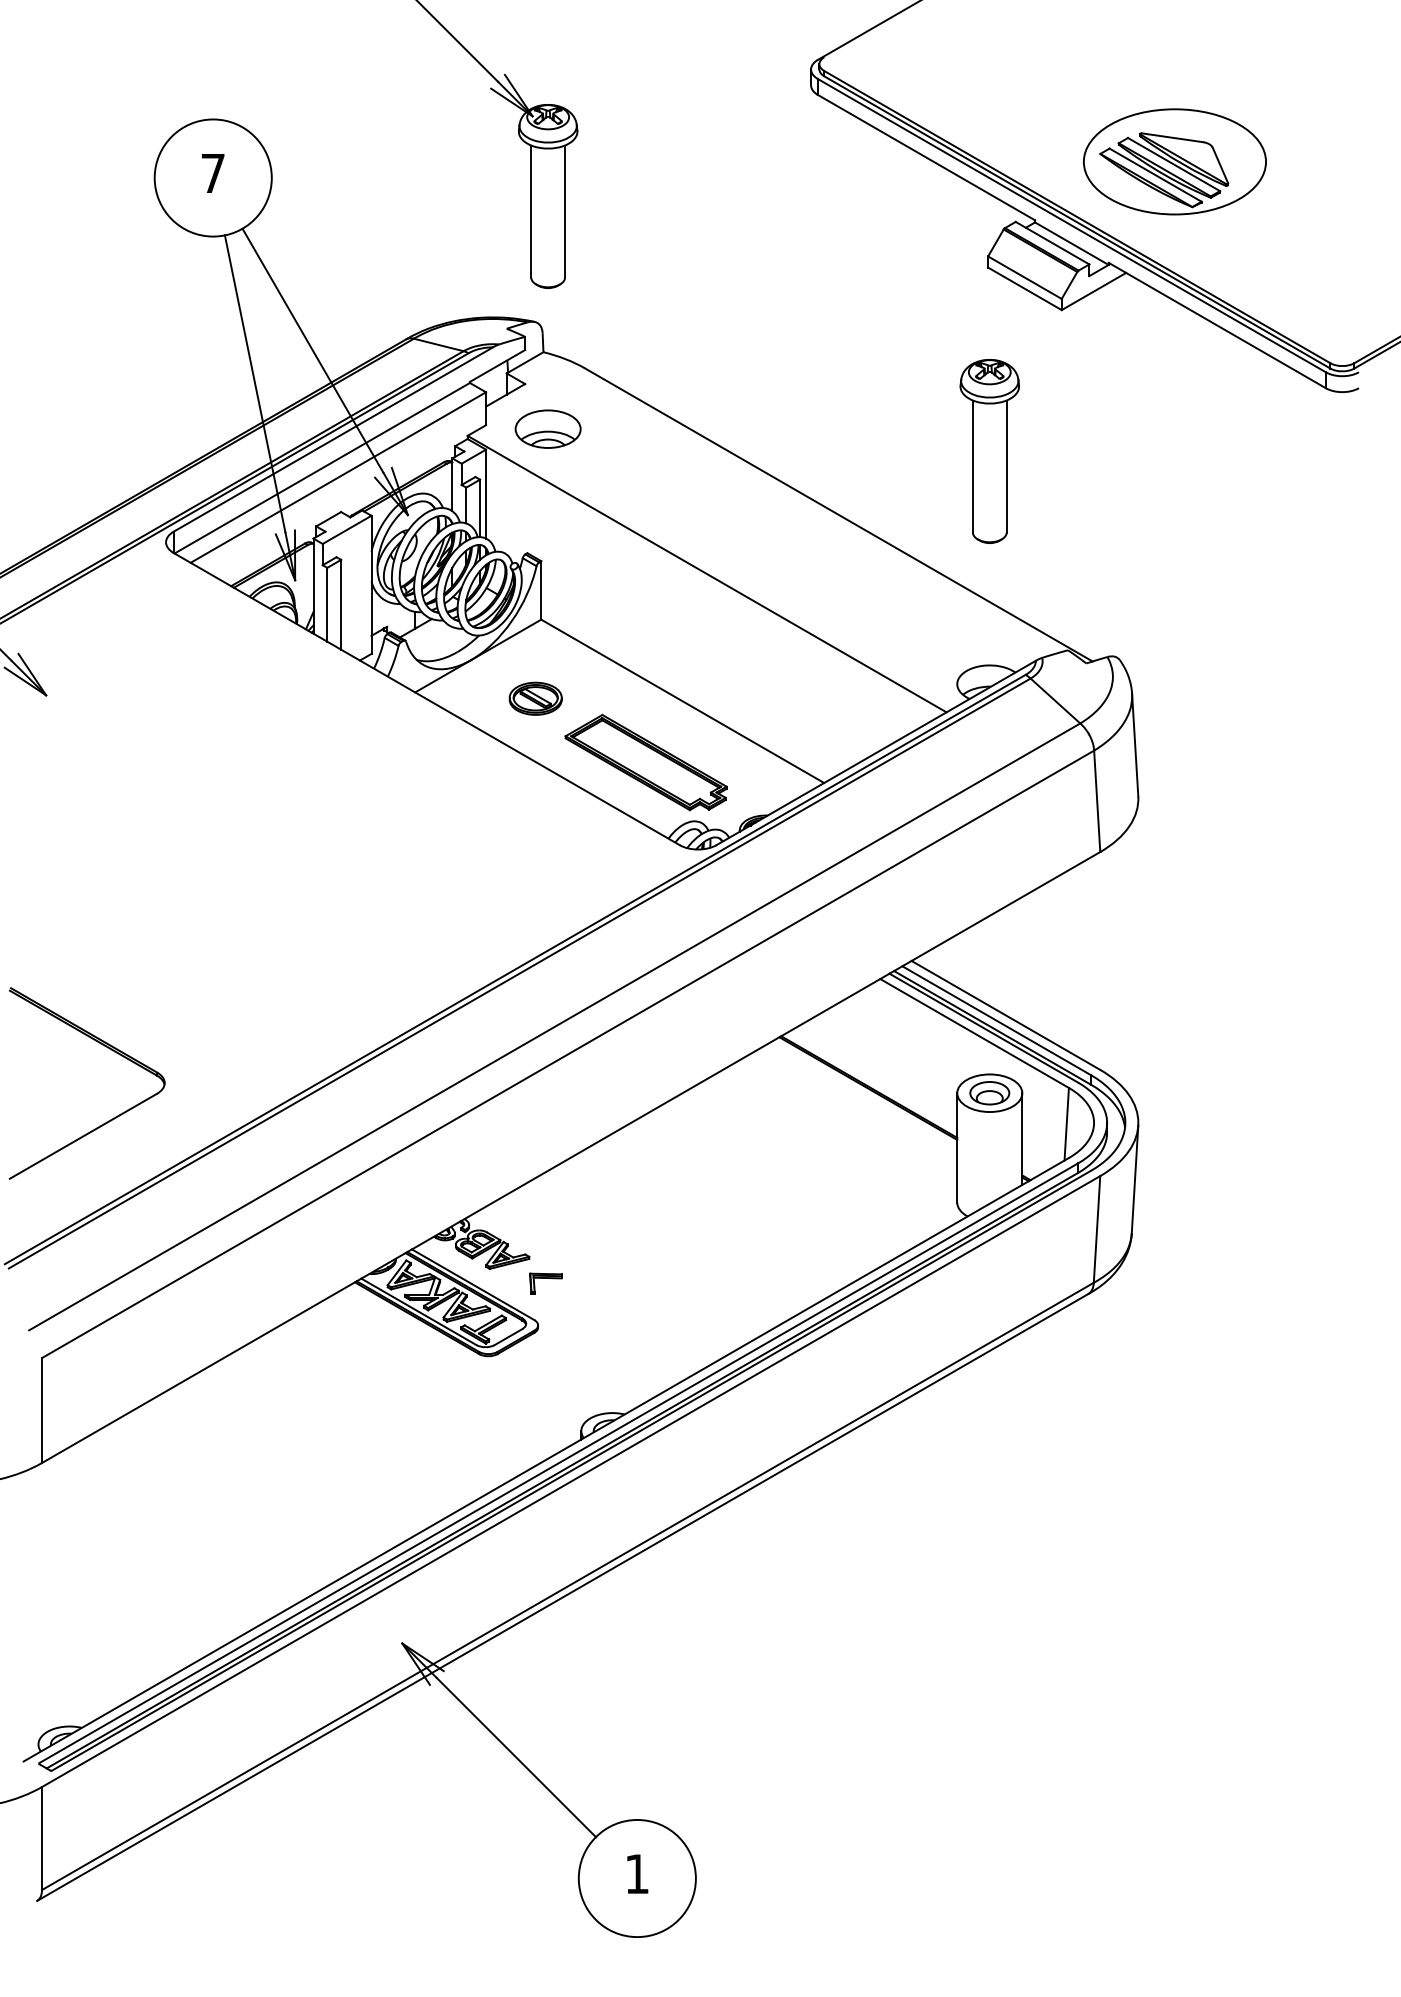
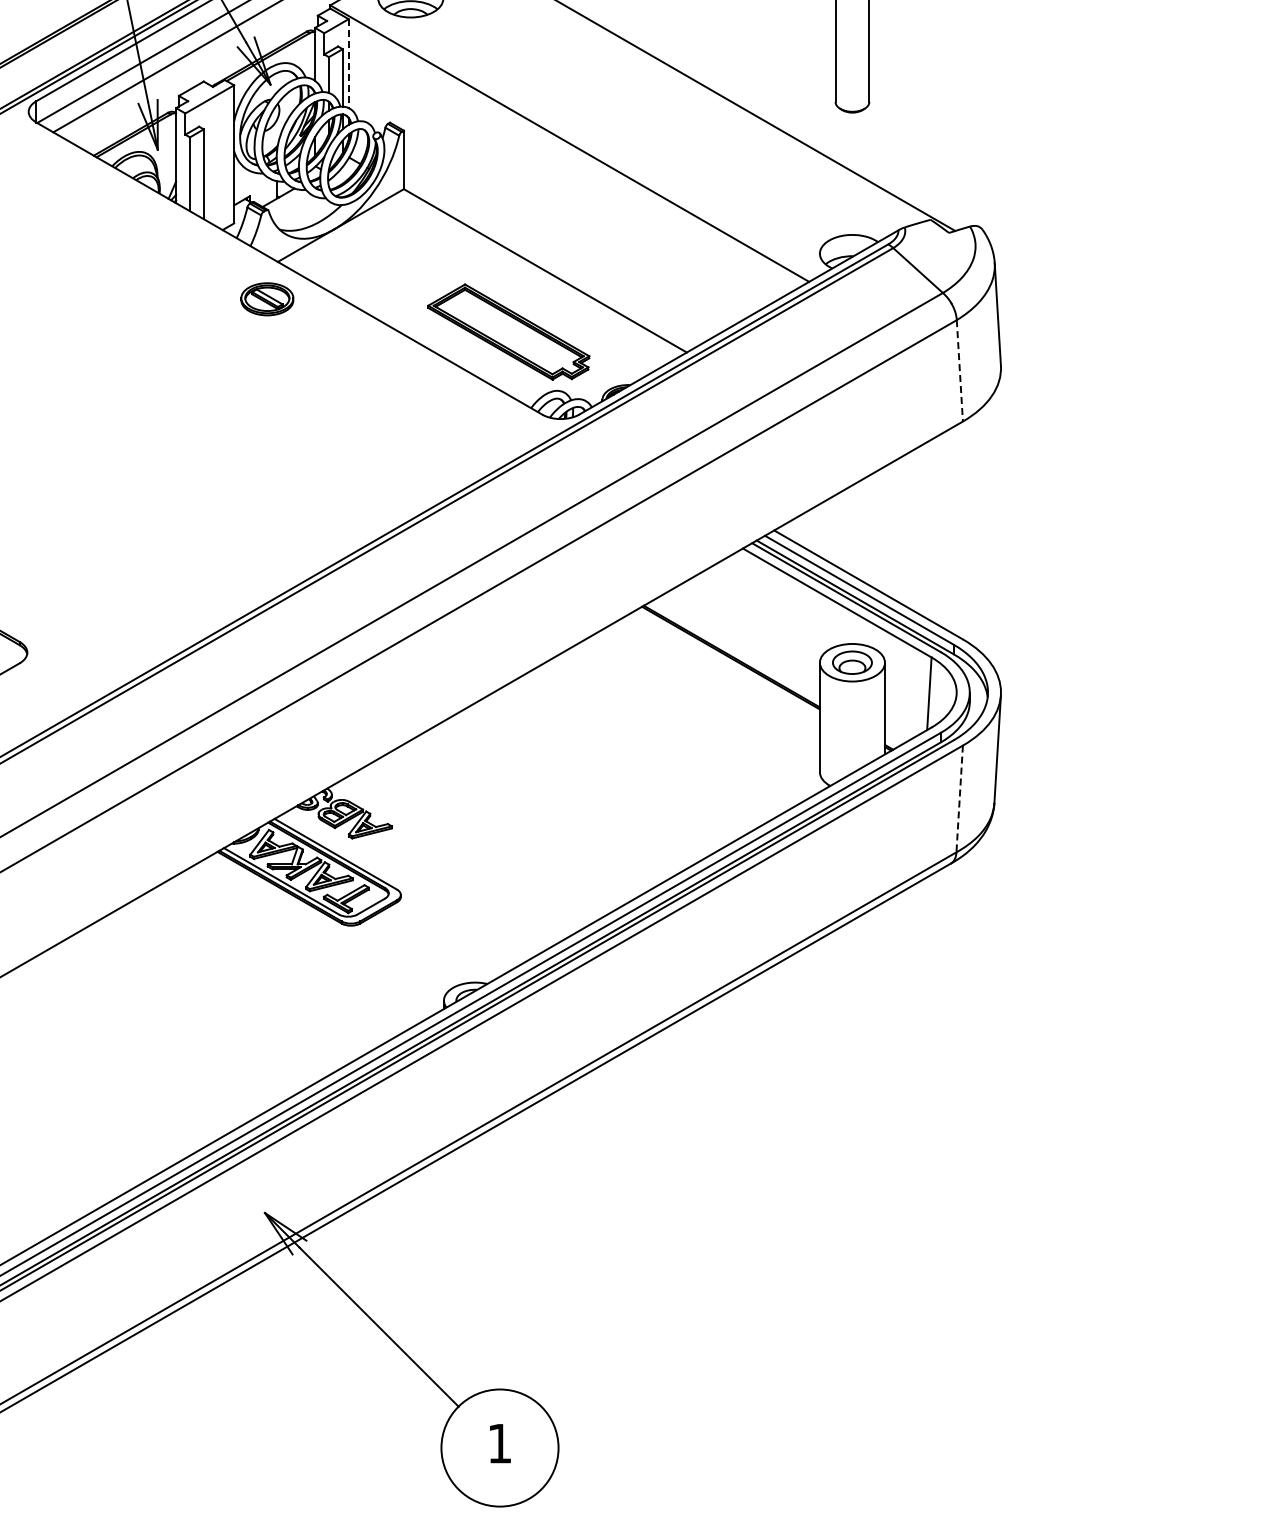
line: (486, 494) -> (349, 64), solid -> dashed
part: (535, 698) -> (267, 299), moved
line: (1097, 801) -> (960, 371), solid -> dashed
line: (1097, 1229) -> (960, 799), solid -> dashed
part: (545, 1283) -> (408, 853), removed

